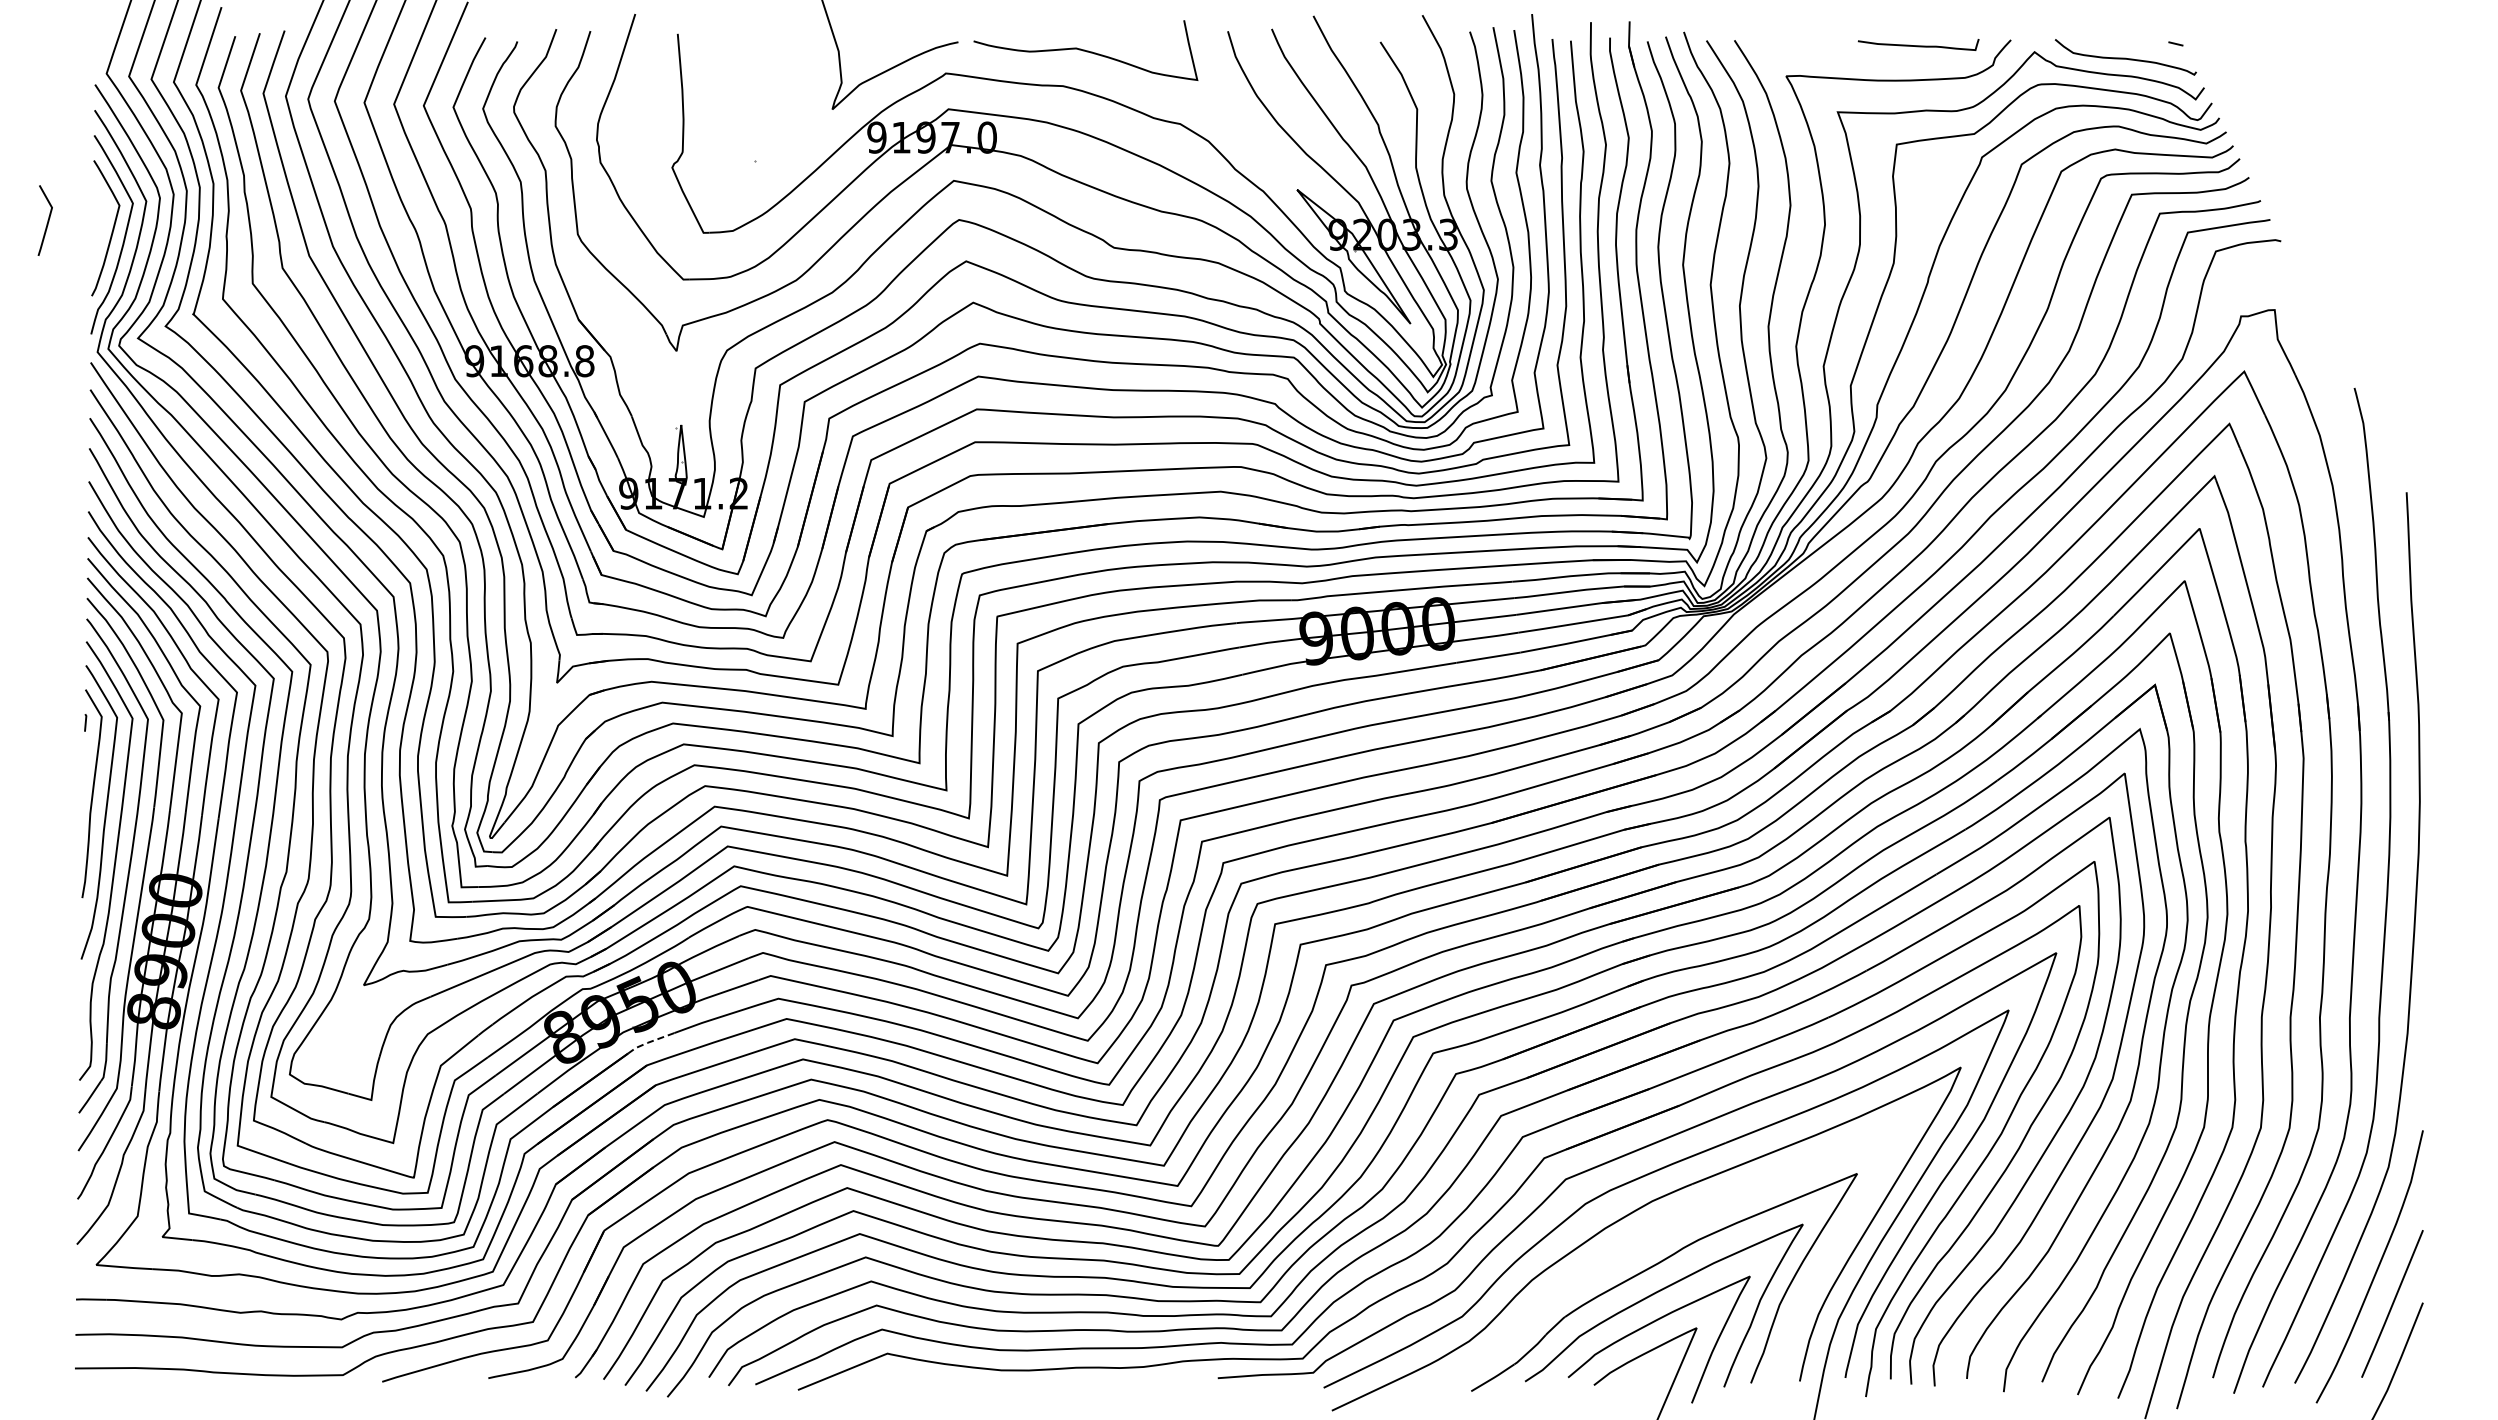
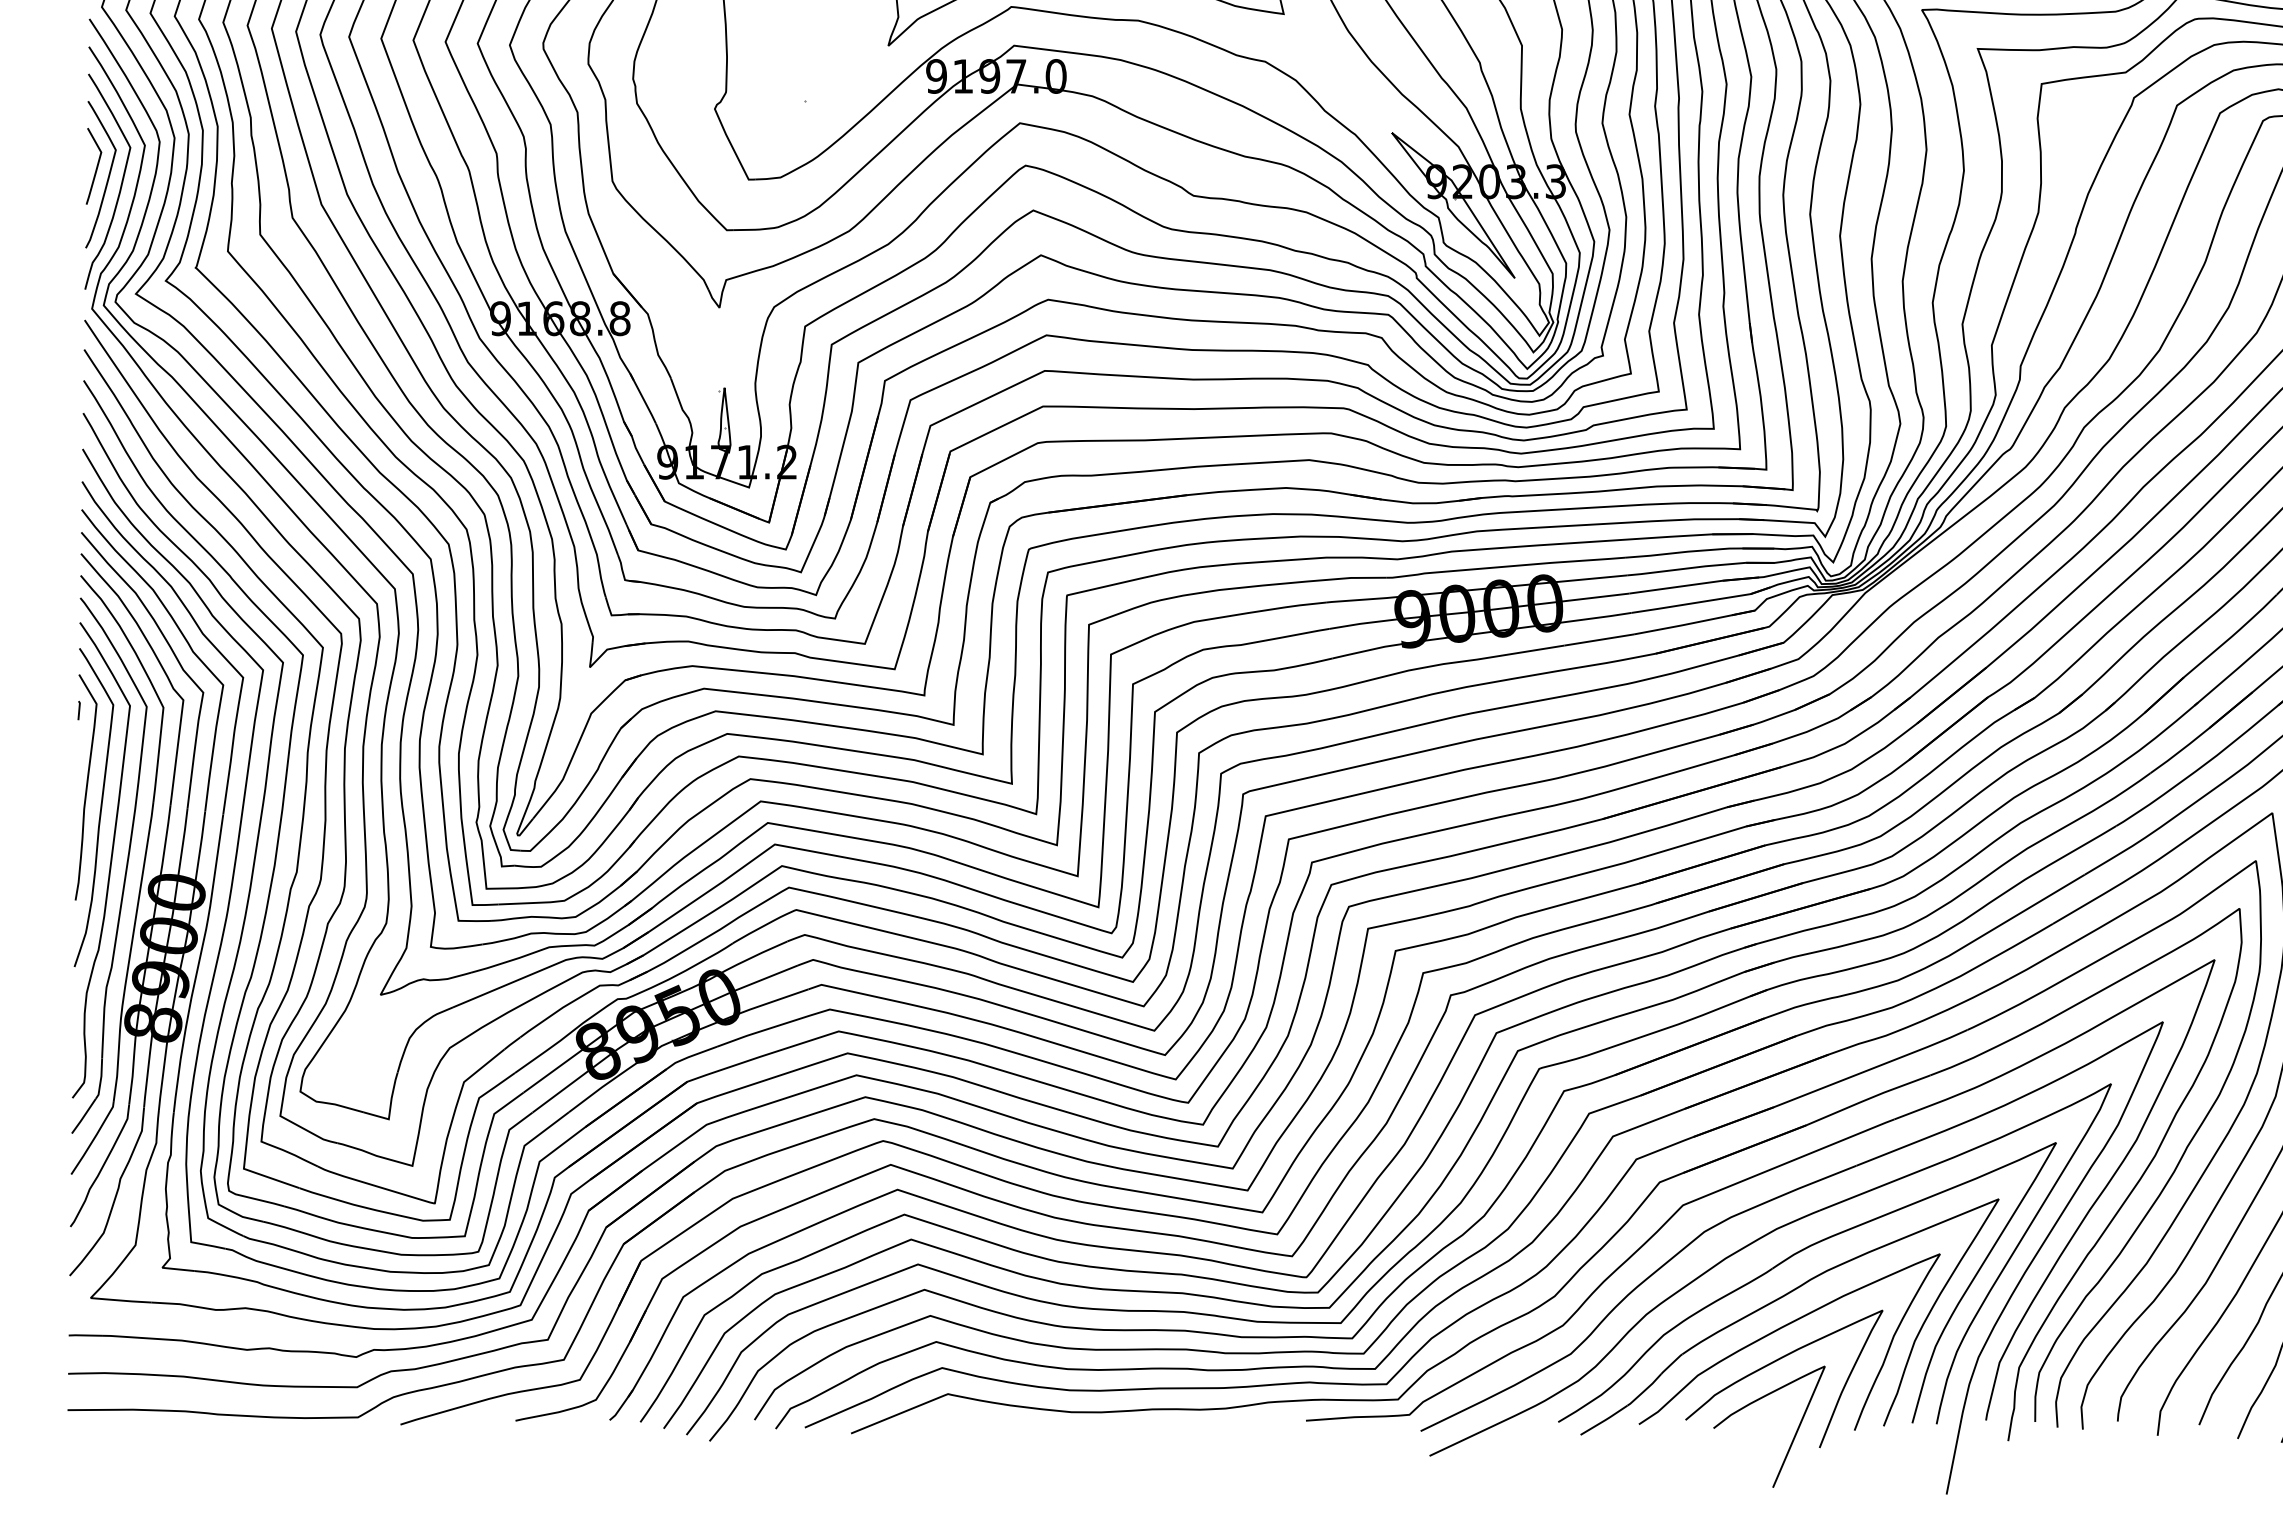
curve: (47, 220) -> (96, 166), moved
line: (648, 1042) -> (689, 1056), dashed -> solid
part: (1666, 1227) -> (1792, 1257), added

